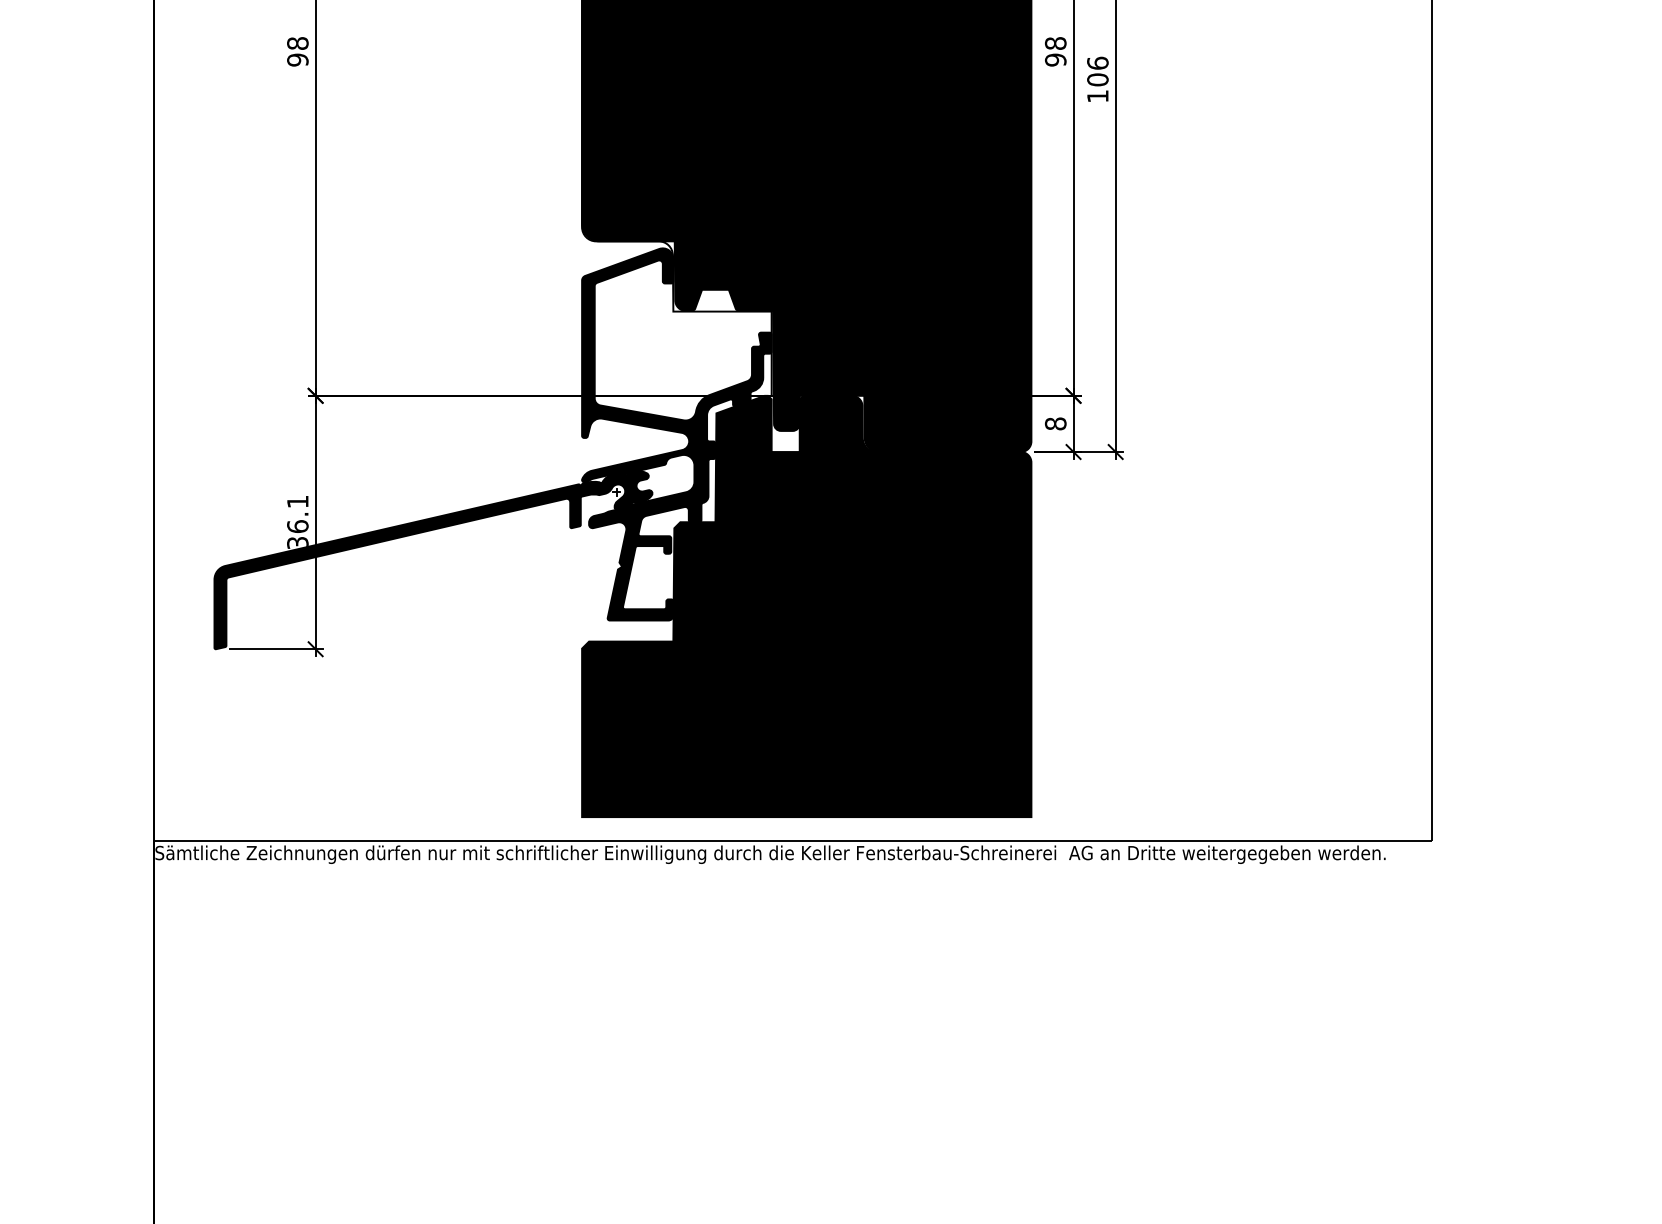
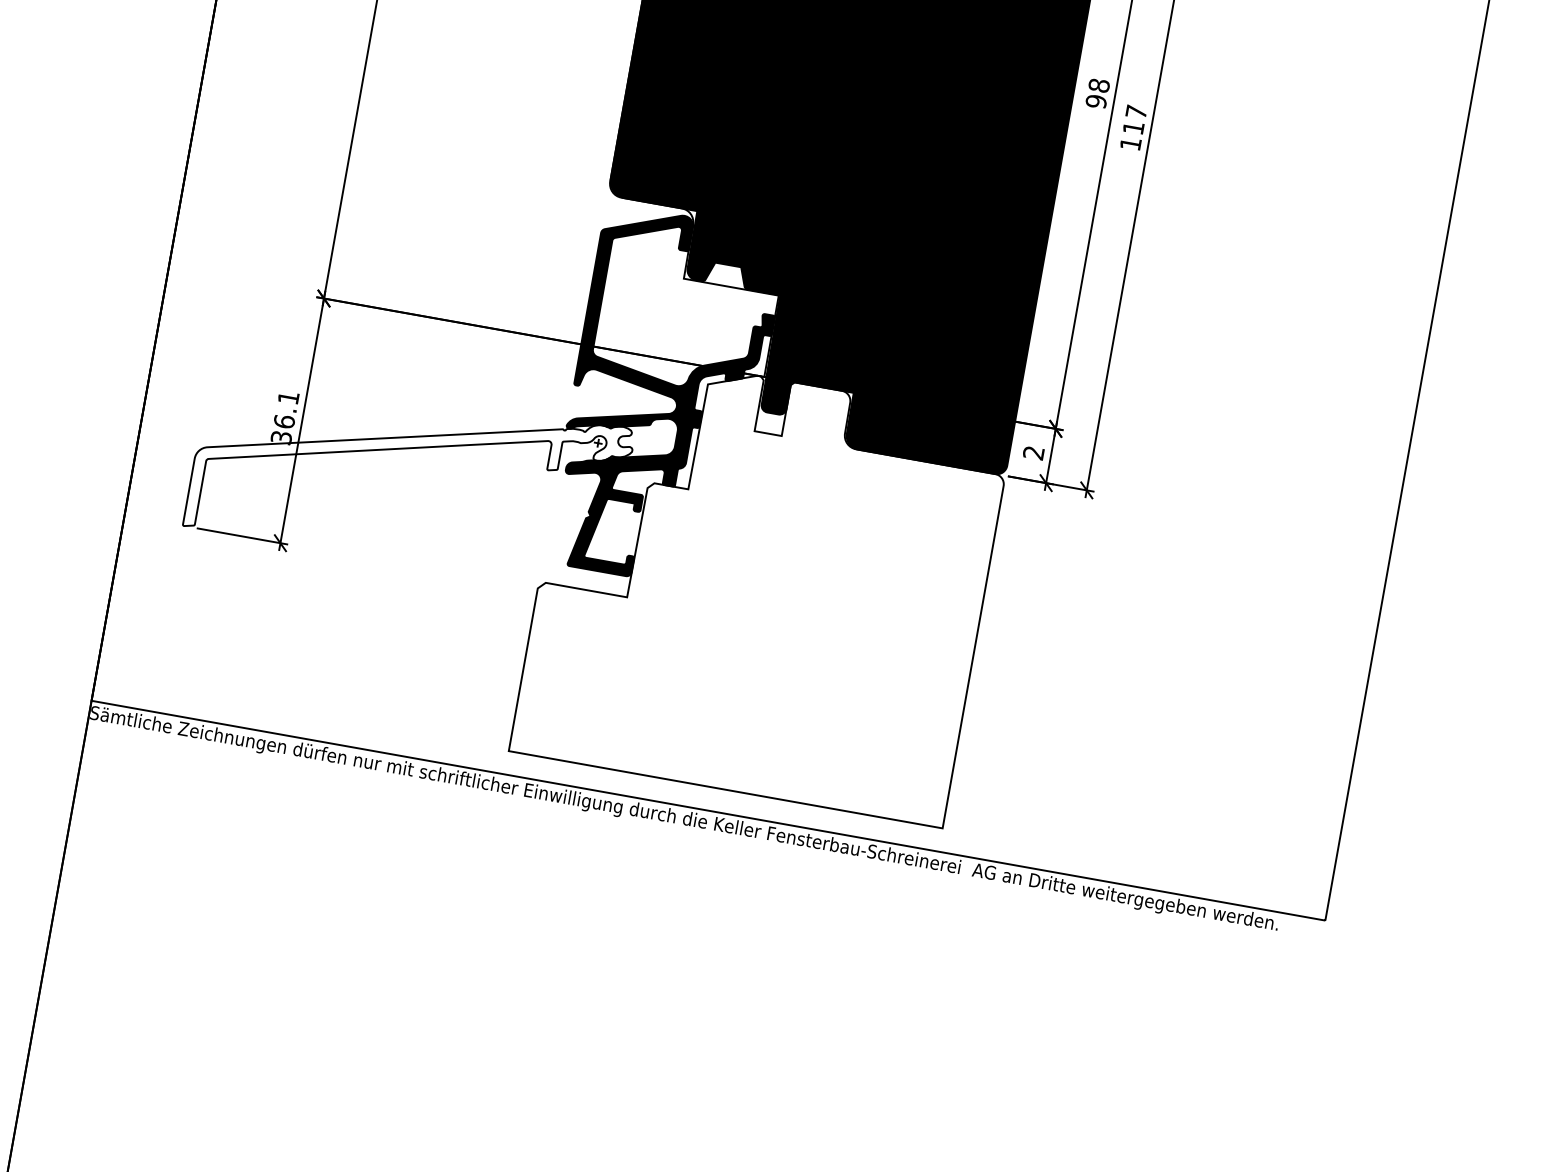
text: (1097, 71) -> (1134, 119), 106 -> 117
text: (1055, 423) -> (1033, 452), 8 -> 2
fill: (433, 560) -> (409, 477), removed
fill: (806, 606) -> (761, 586), removed

